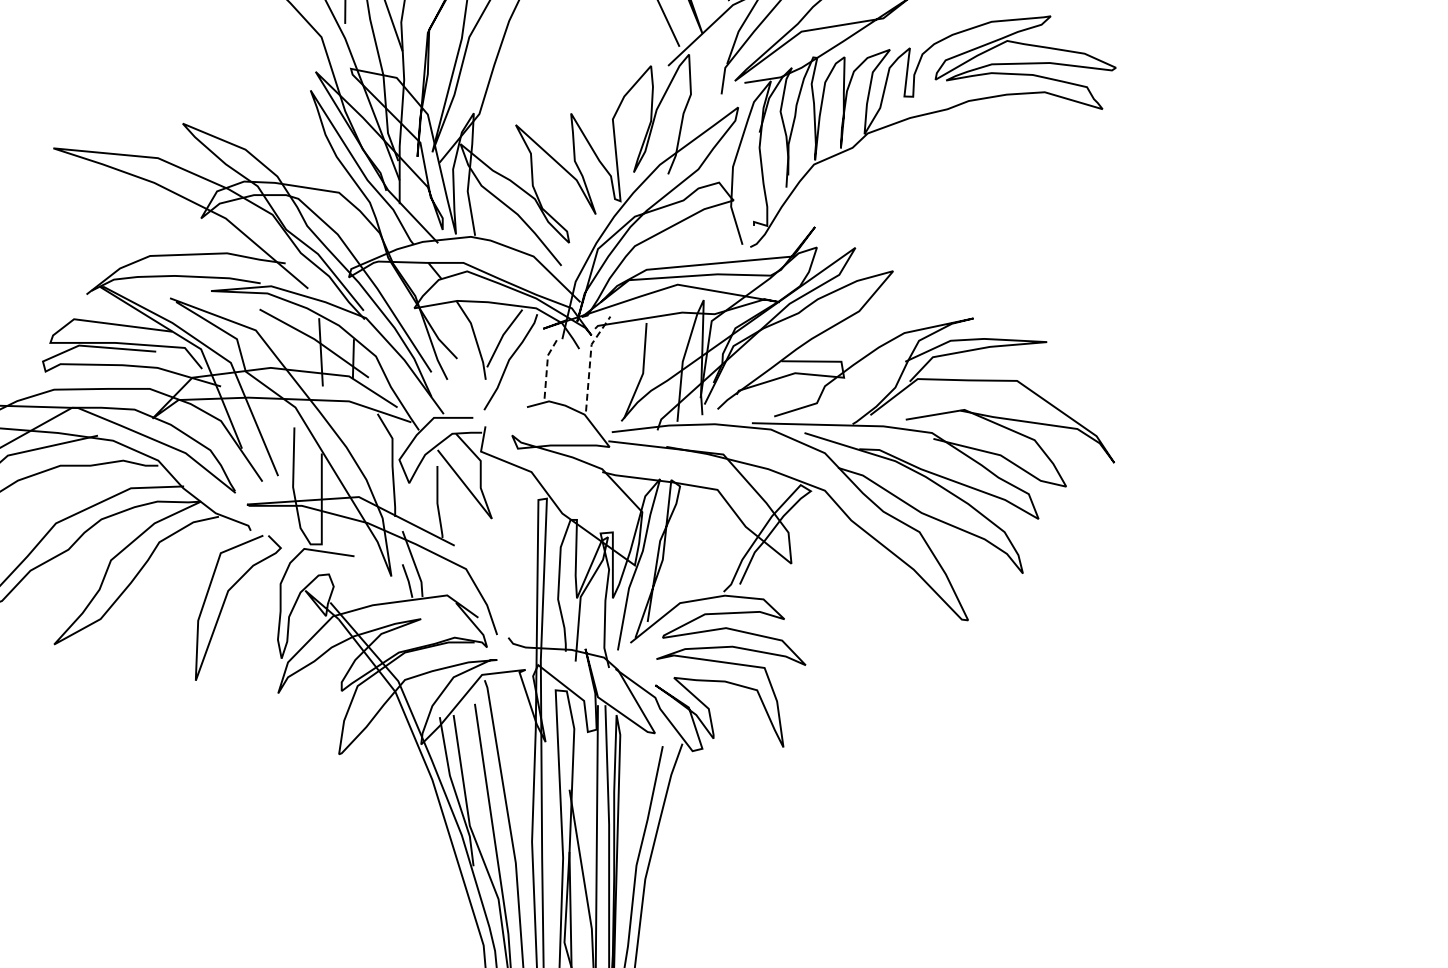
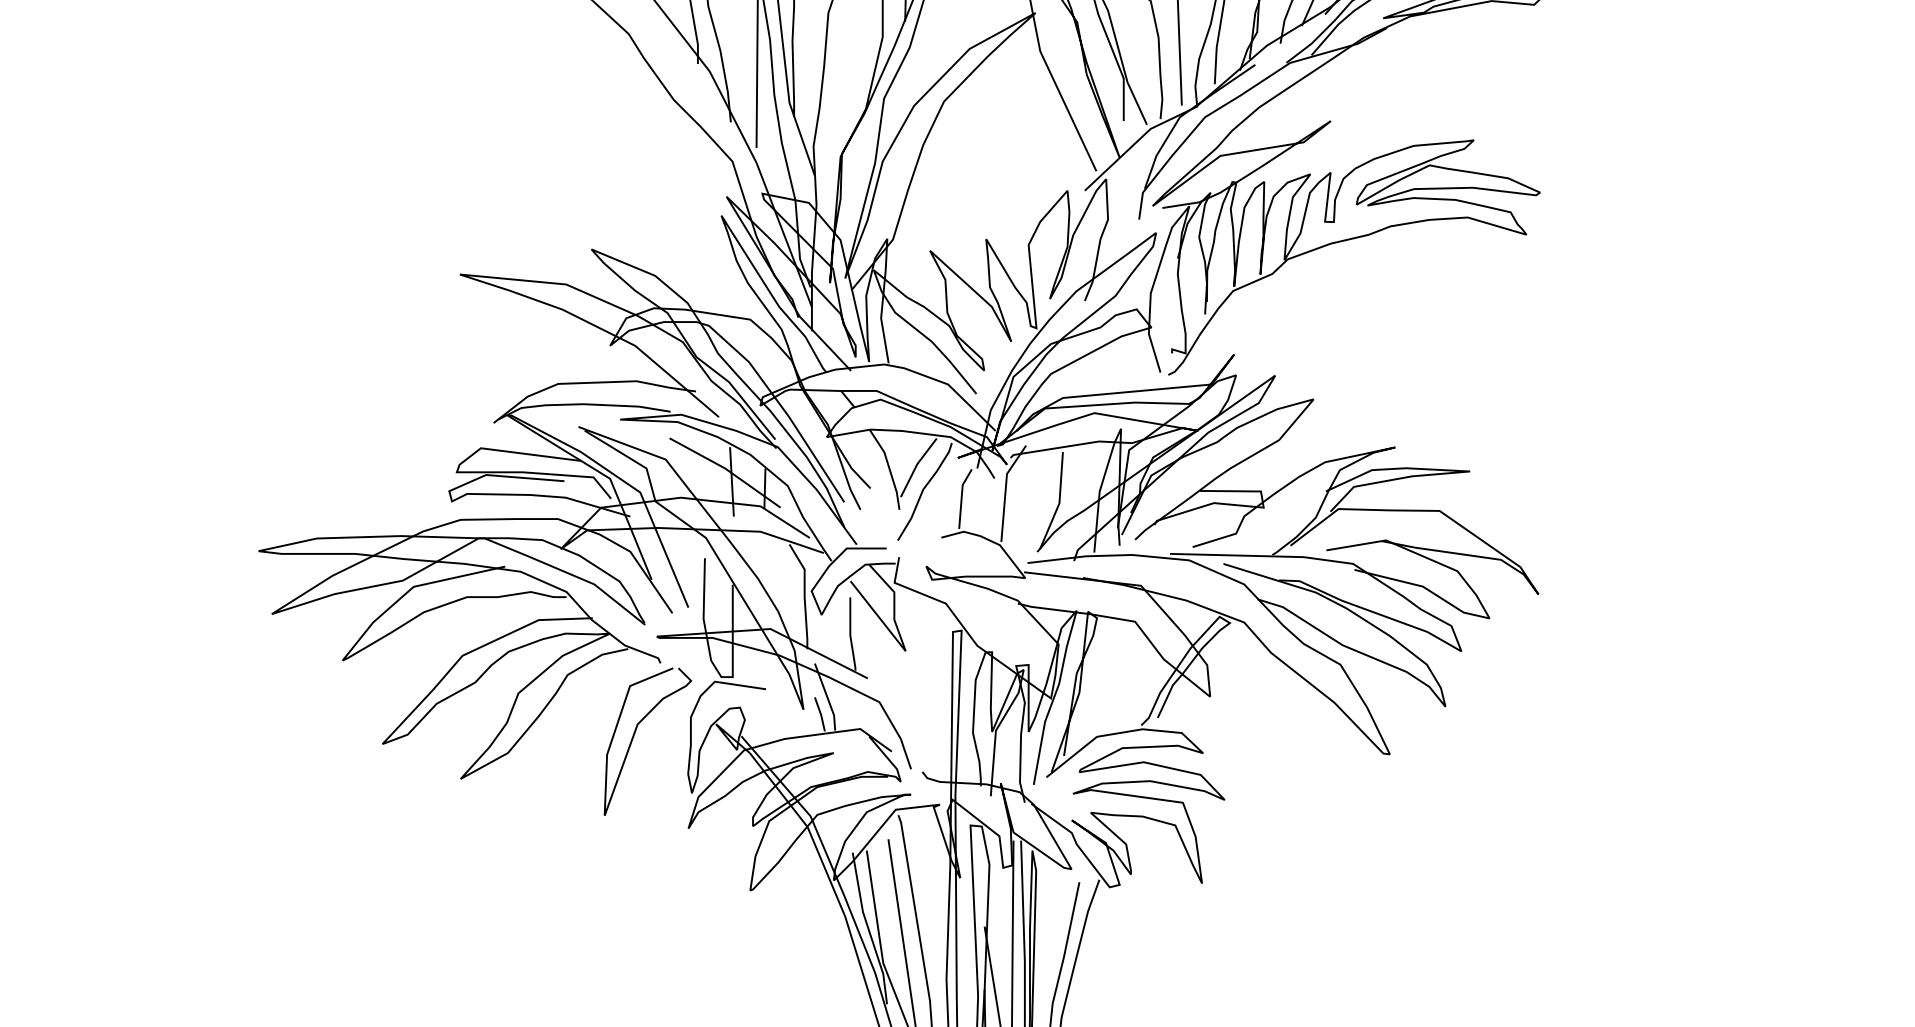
line: (590, 359) -> (1005, 489), dashed -> solid
line: (546, 366) -> (961, 496), dashed -> solid

